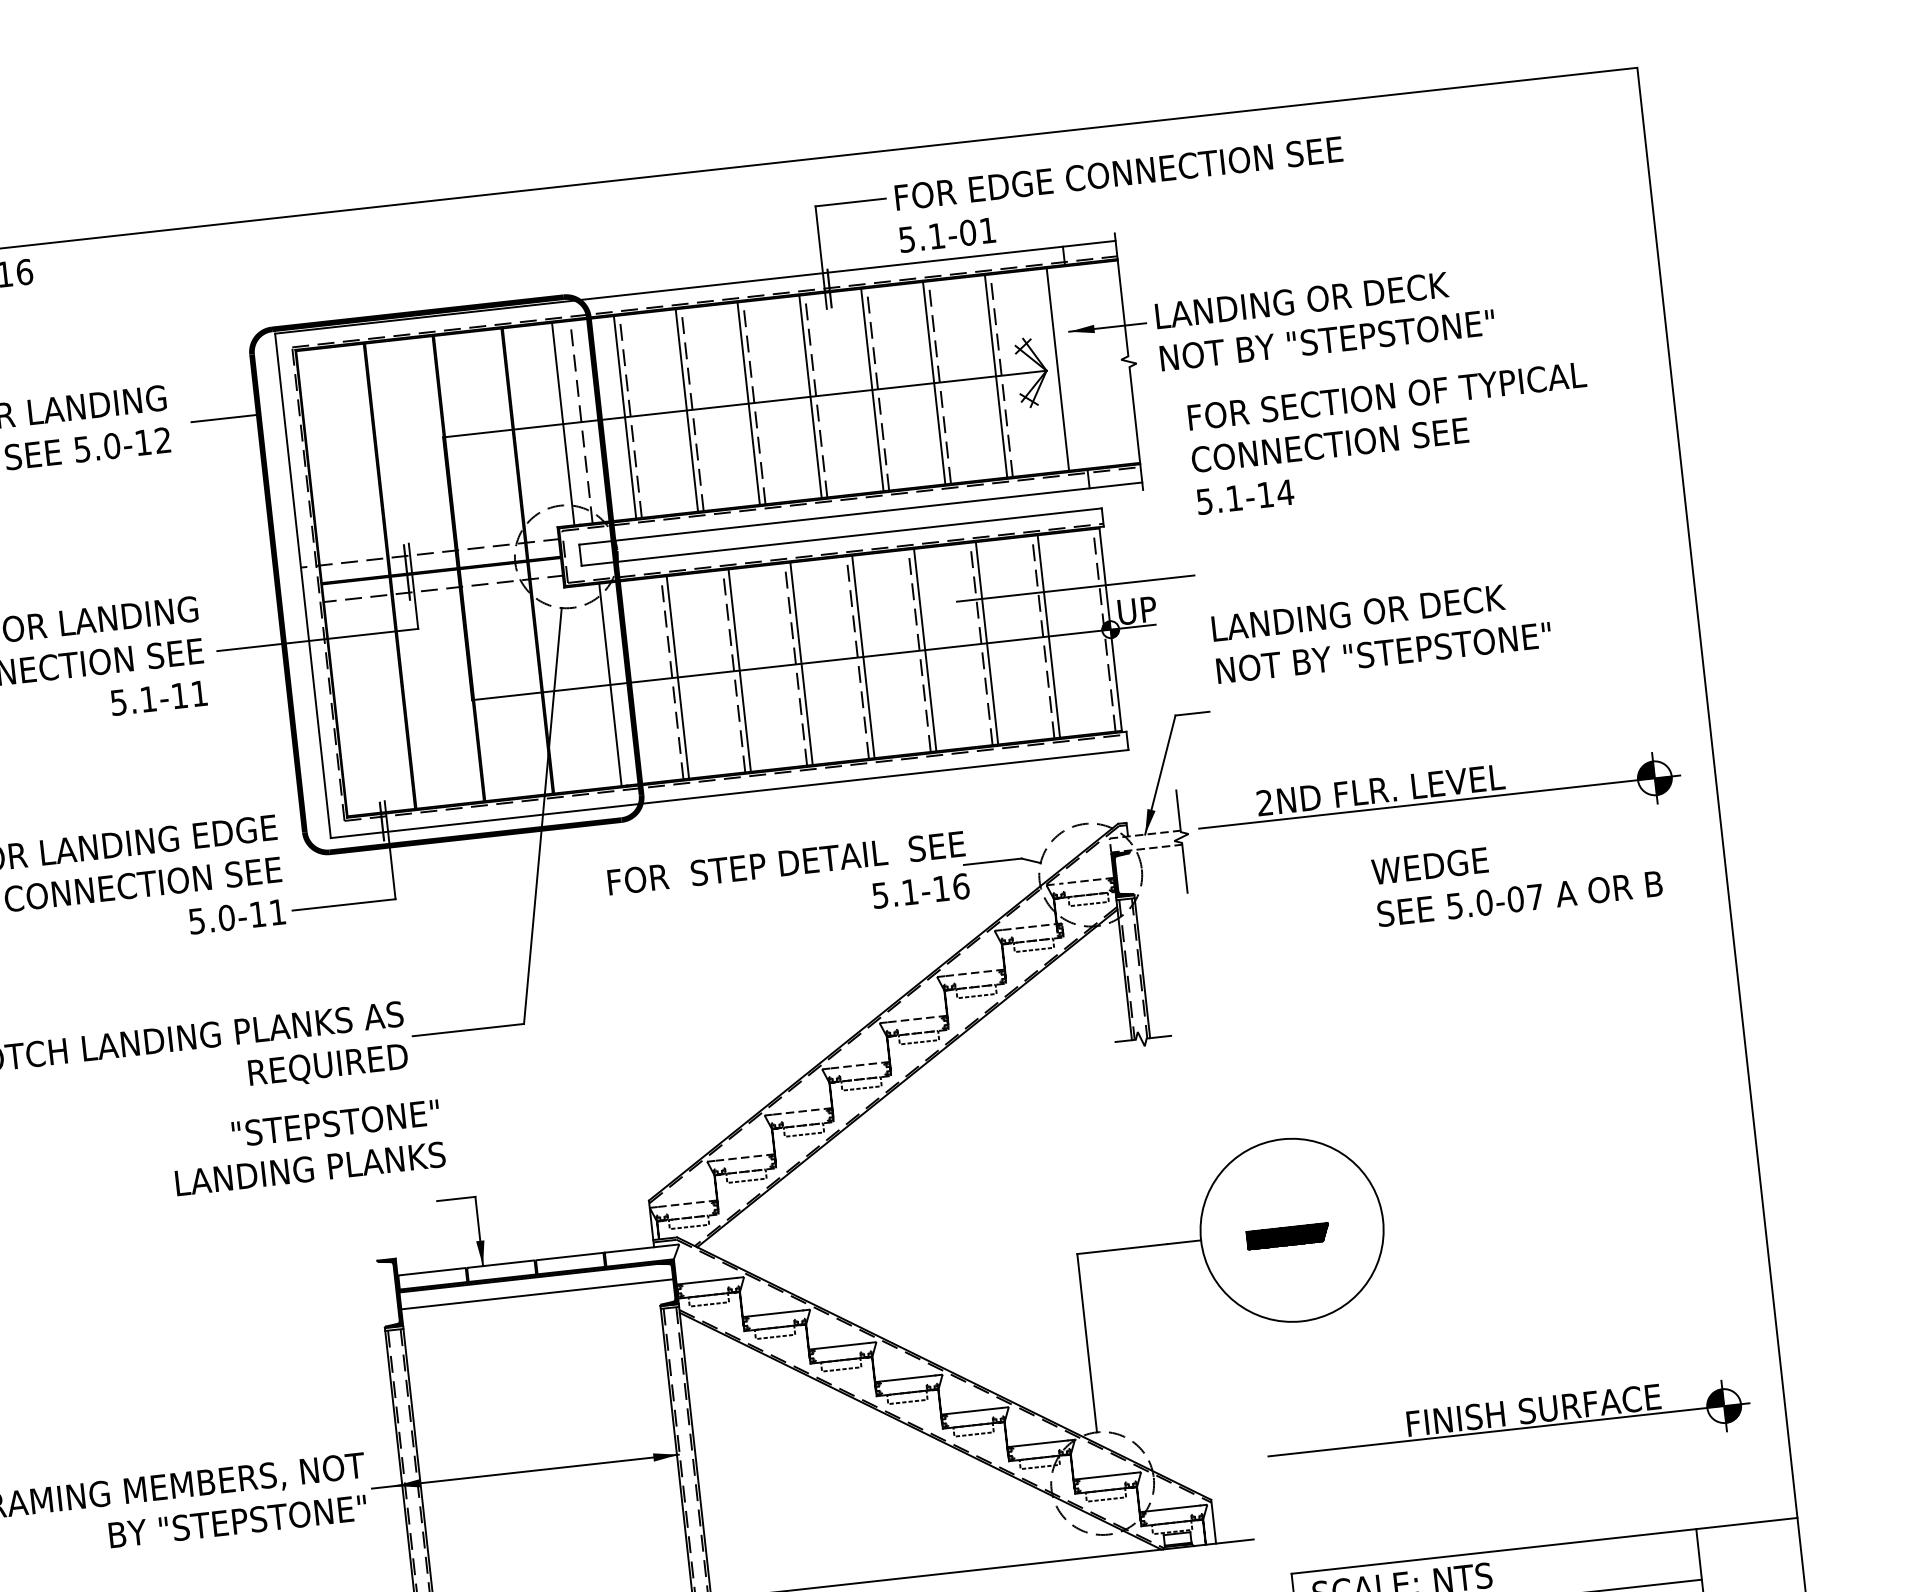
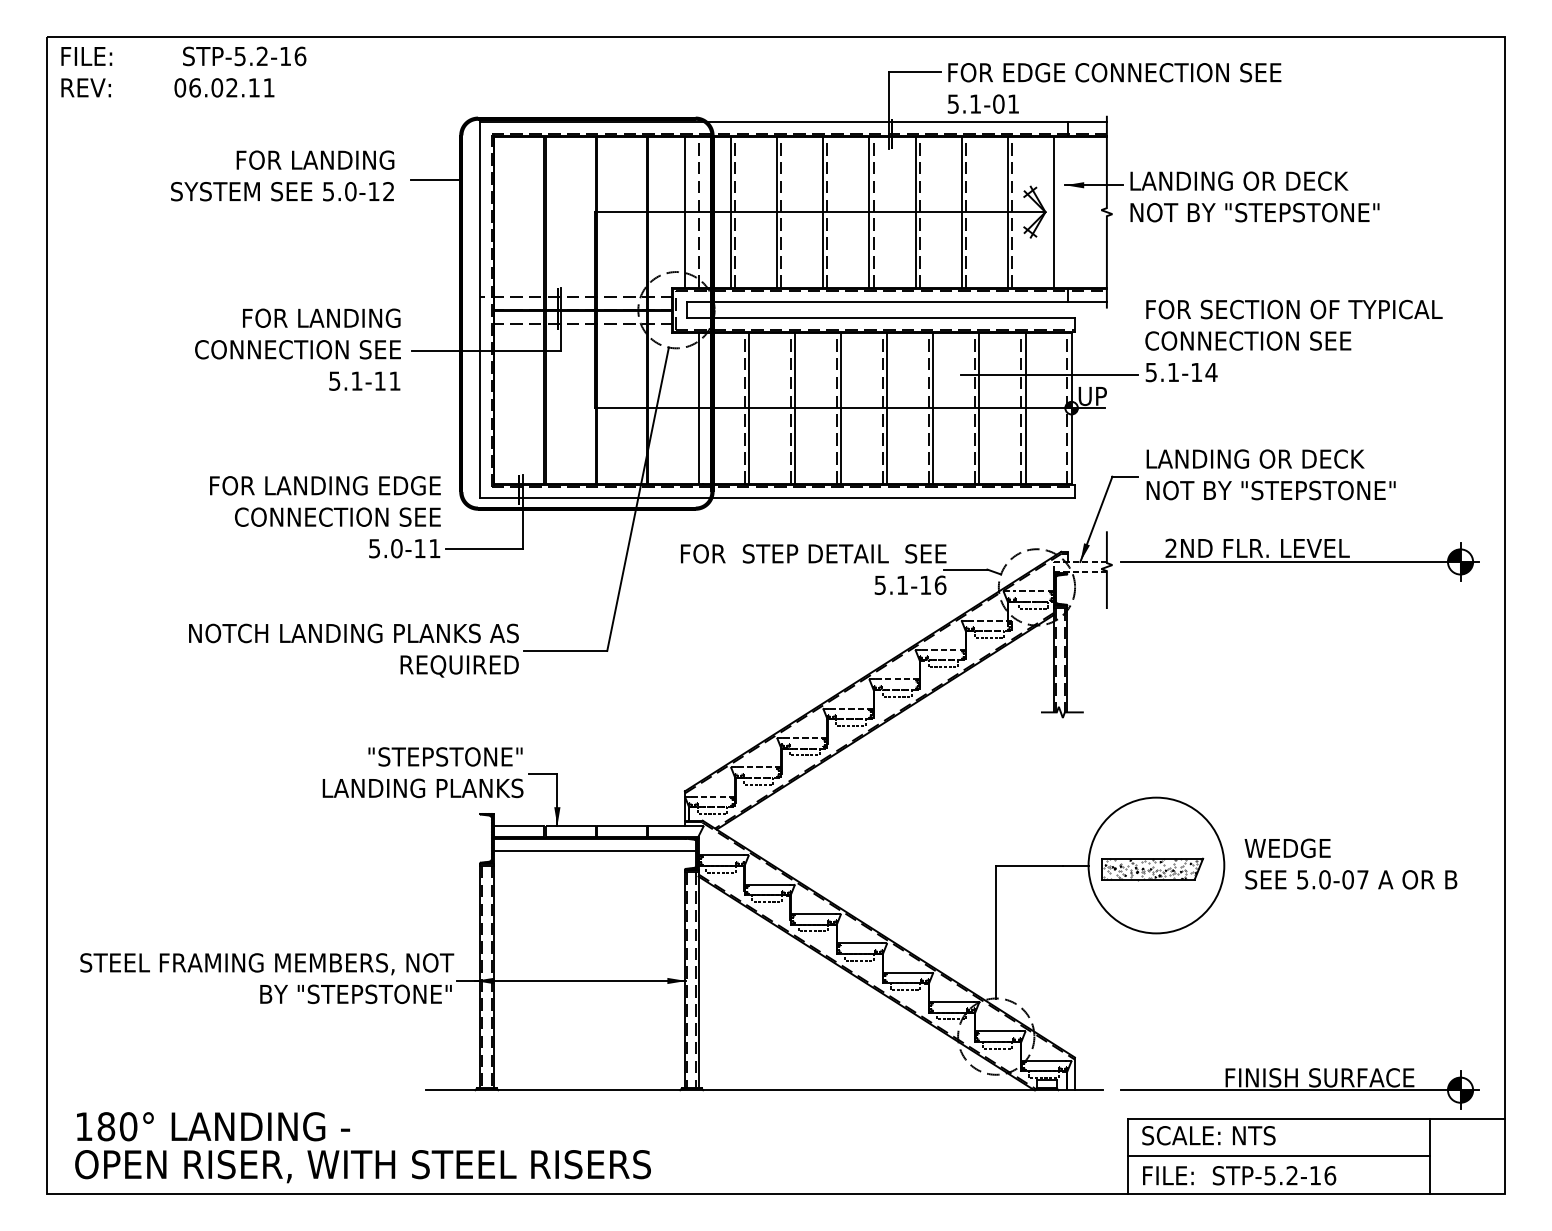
text: (1390, 437) -> (1293, 340), moved
text: (1380, 631) -> (1270, 474), moved
text: (1516, 877) -> (1350, 863), moved
text: (307, 1147) -> (422, 772), moved
part: (1287, 1236) -> (1152, 869), size x1.67
part: (1508, 1427) -> (1299, 1088), moved

